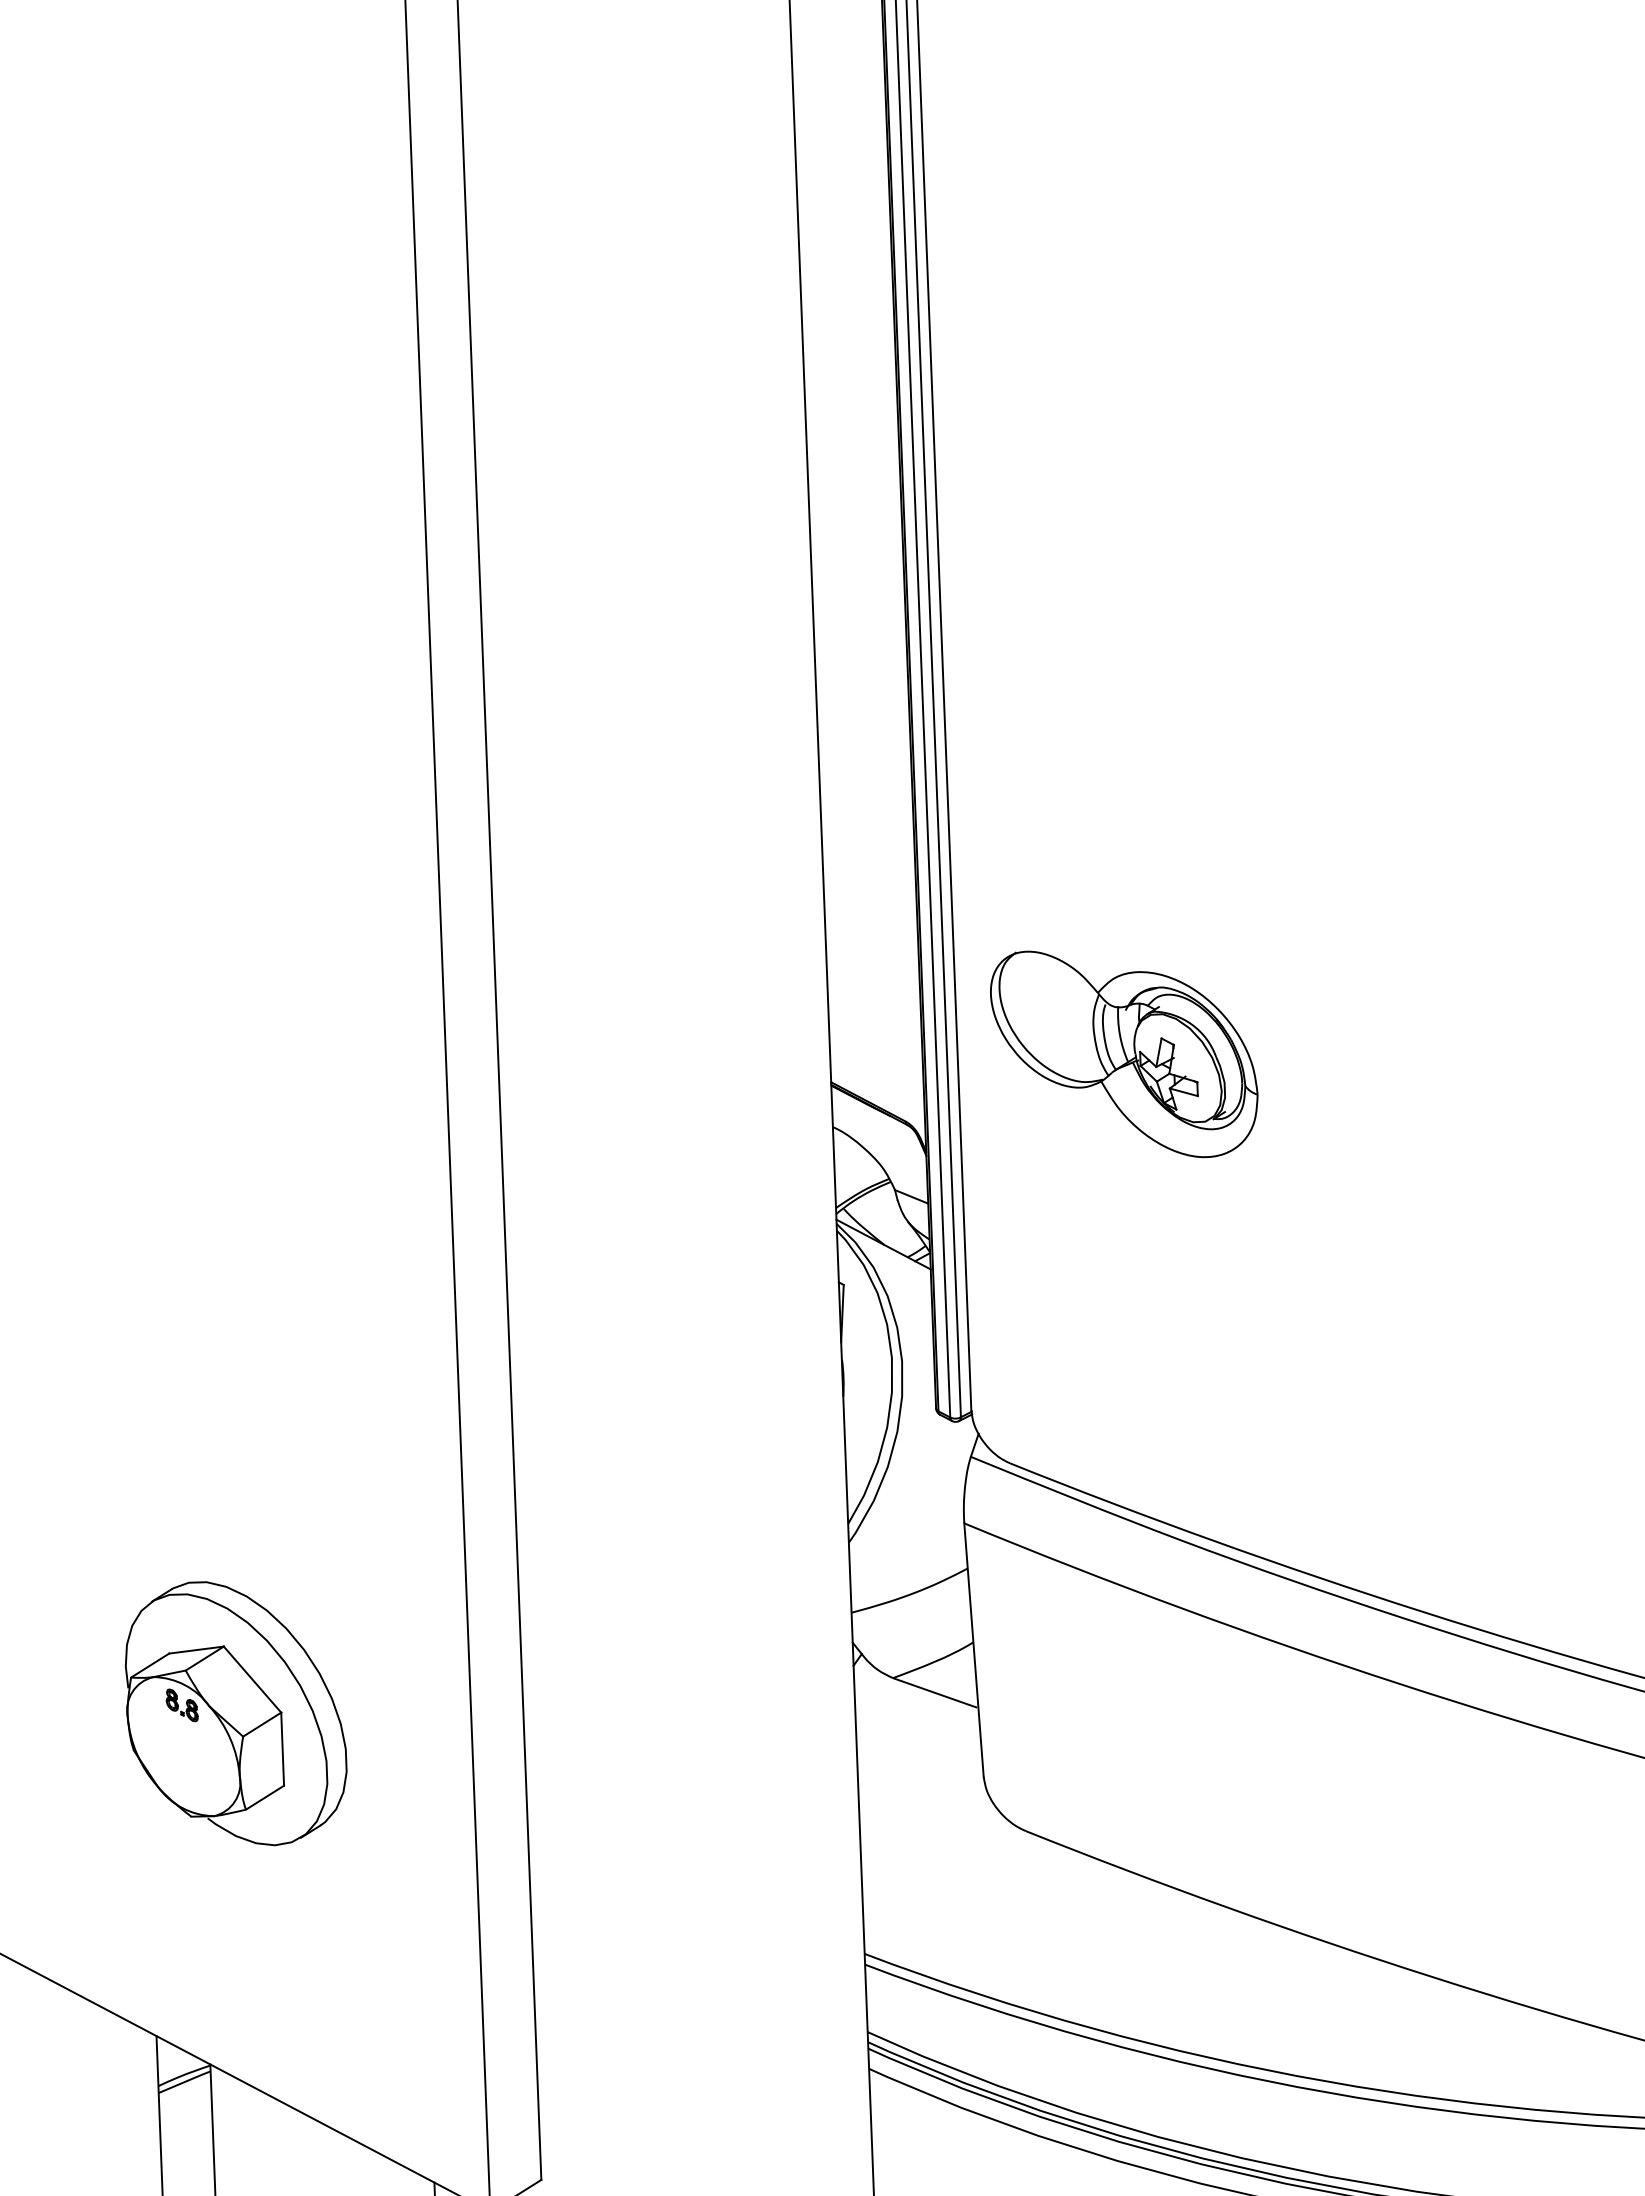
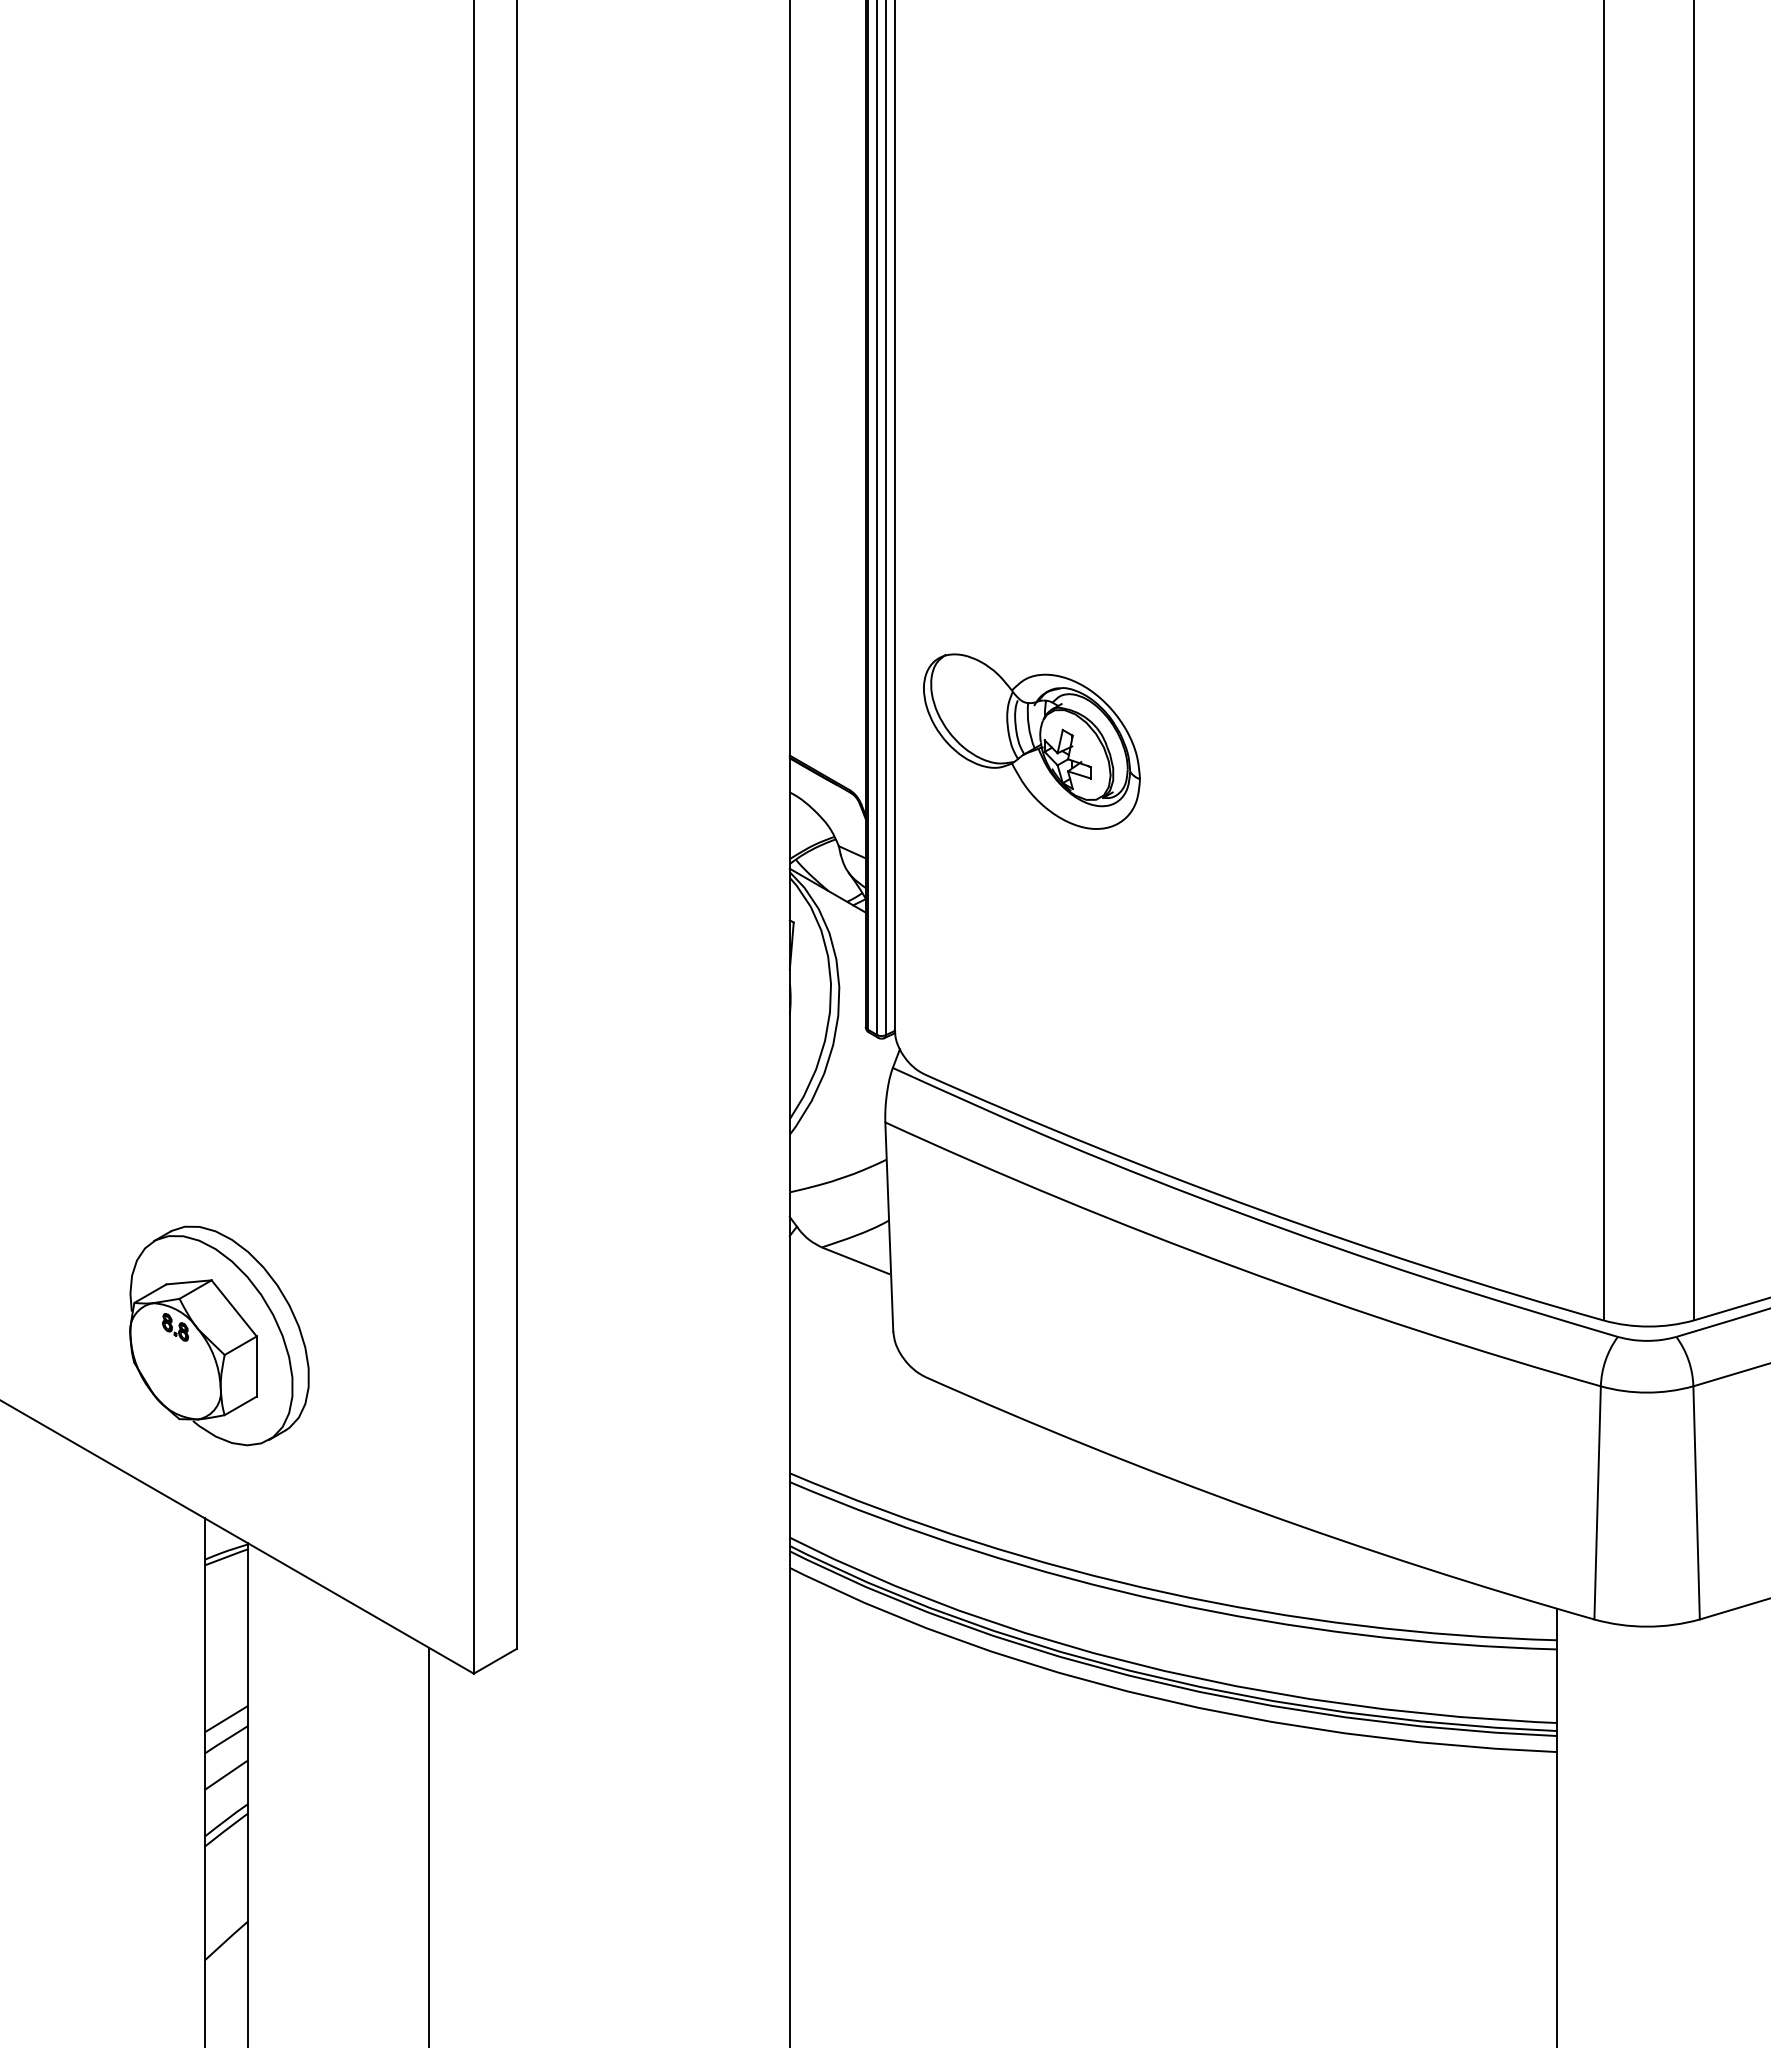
part: (235, 1713) -> (219, 1335), moved

